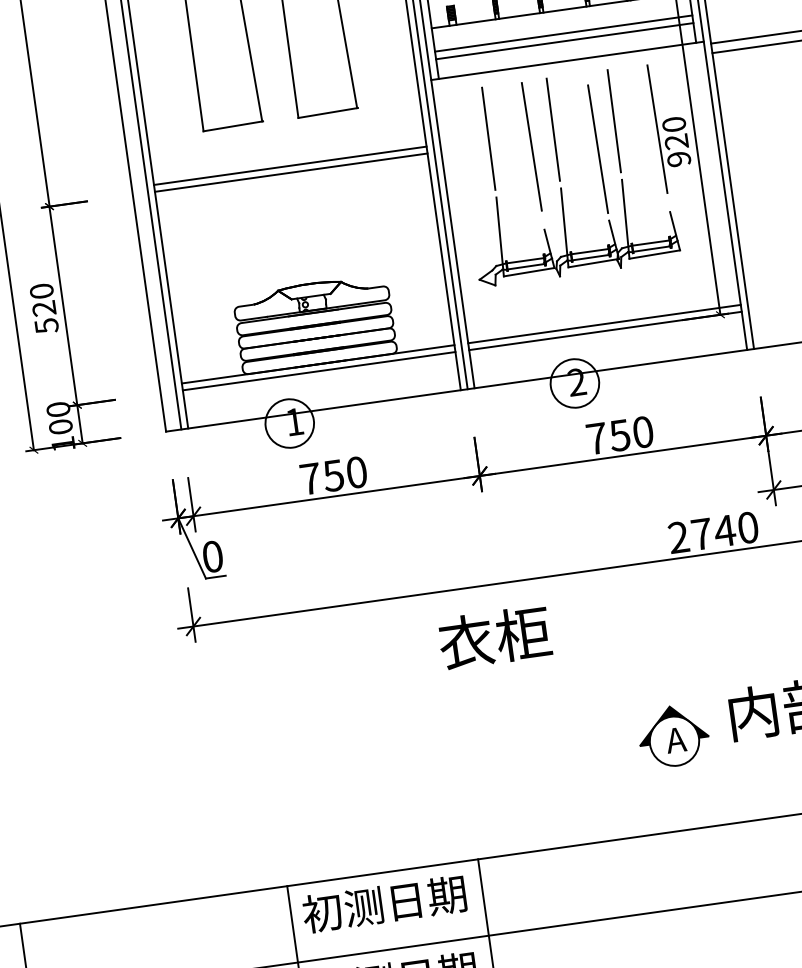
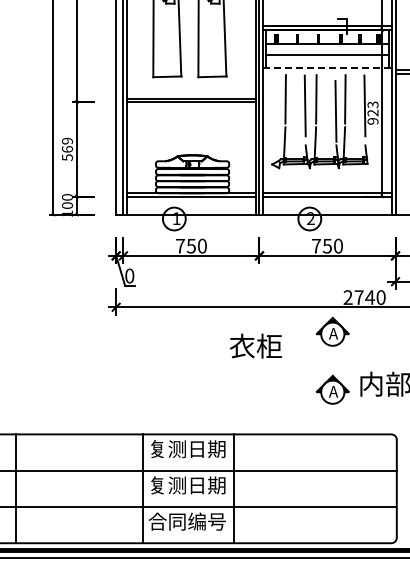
line: (564, 40) -> (327, 58), removed
line: (567, 61) -> (327, 68), solid -> dashed
text: (672, 123) -> (372, 104), 920 -> 923
text: (40, 298) -> (66, 144), 520 -> 569
part: (655, 613) -> (332, 331), added
text: (493, 636) -> (255, 345), moved
text: (322, 911) -> (157, 448), 初测日期 -> 复测日期

